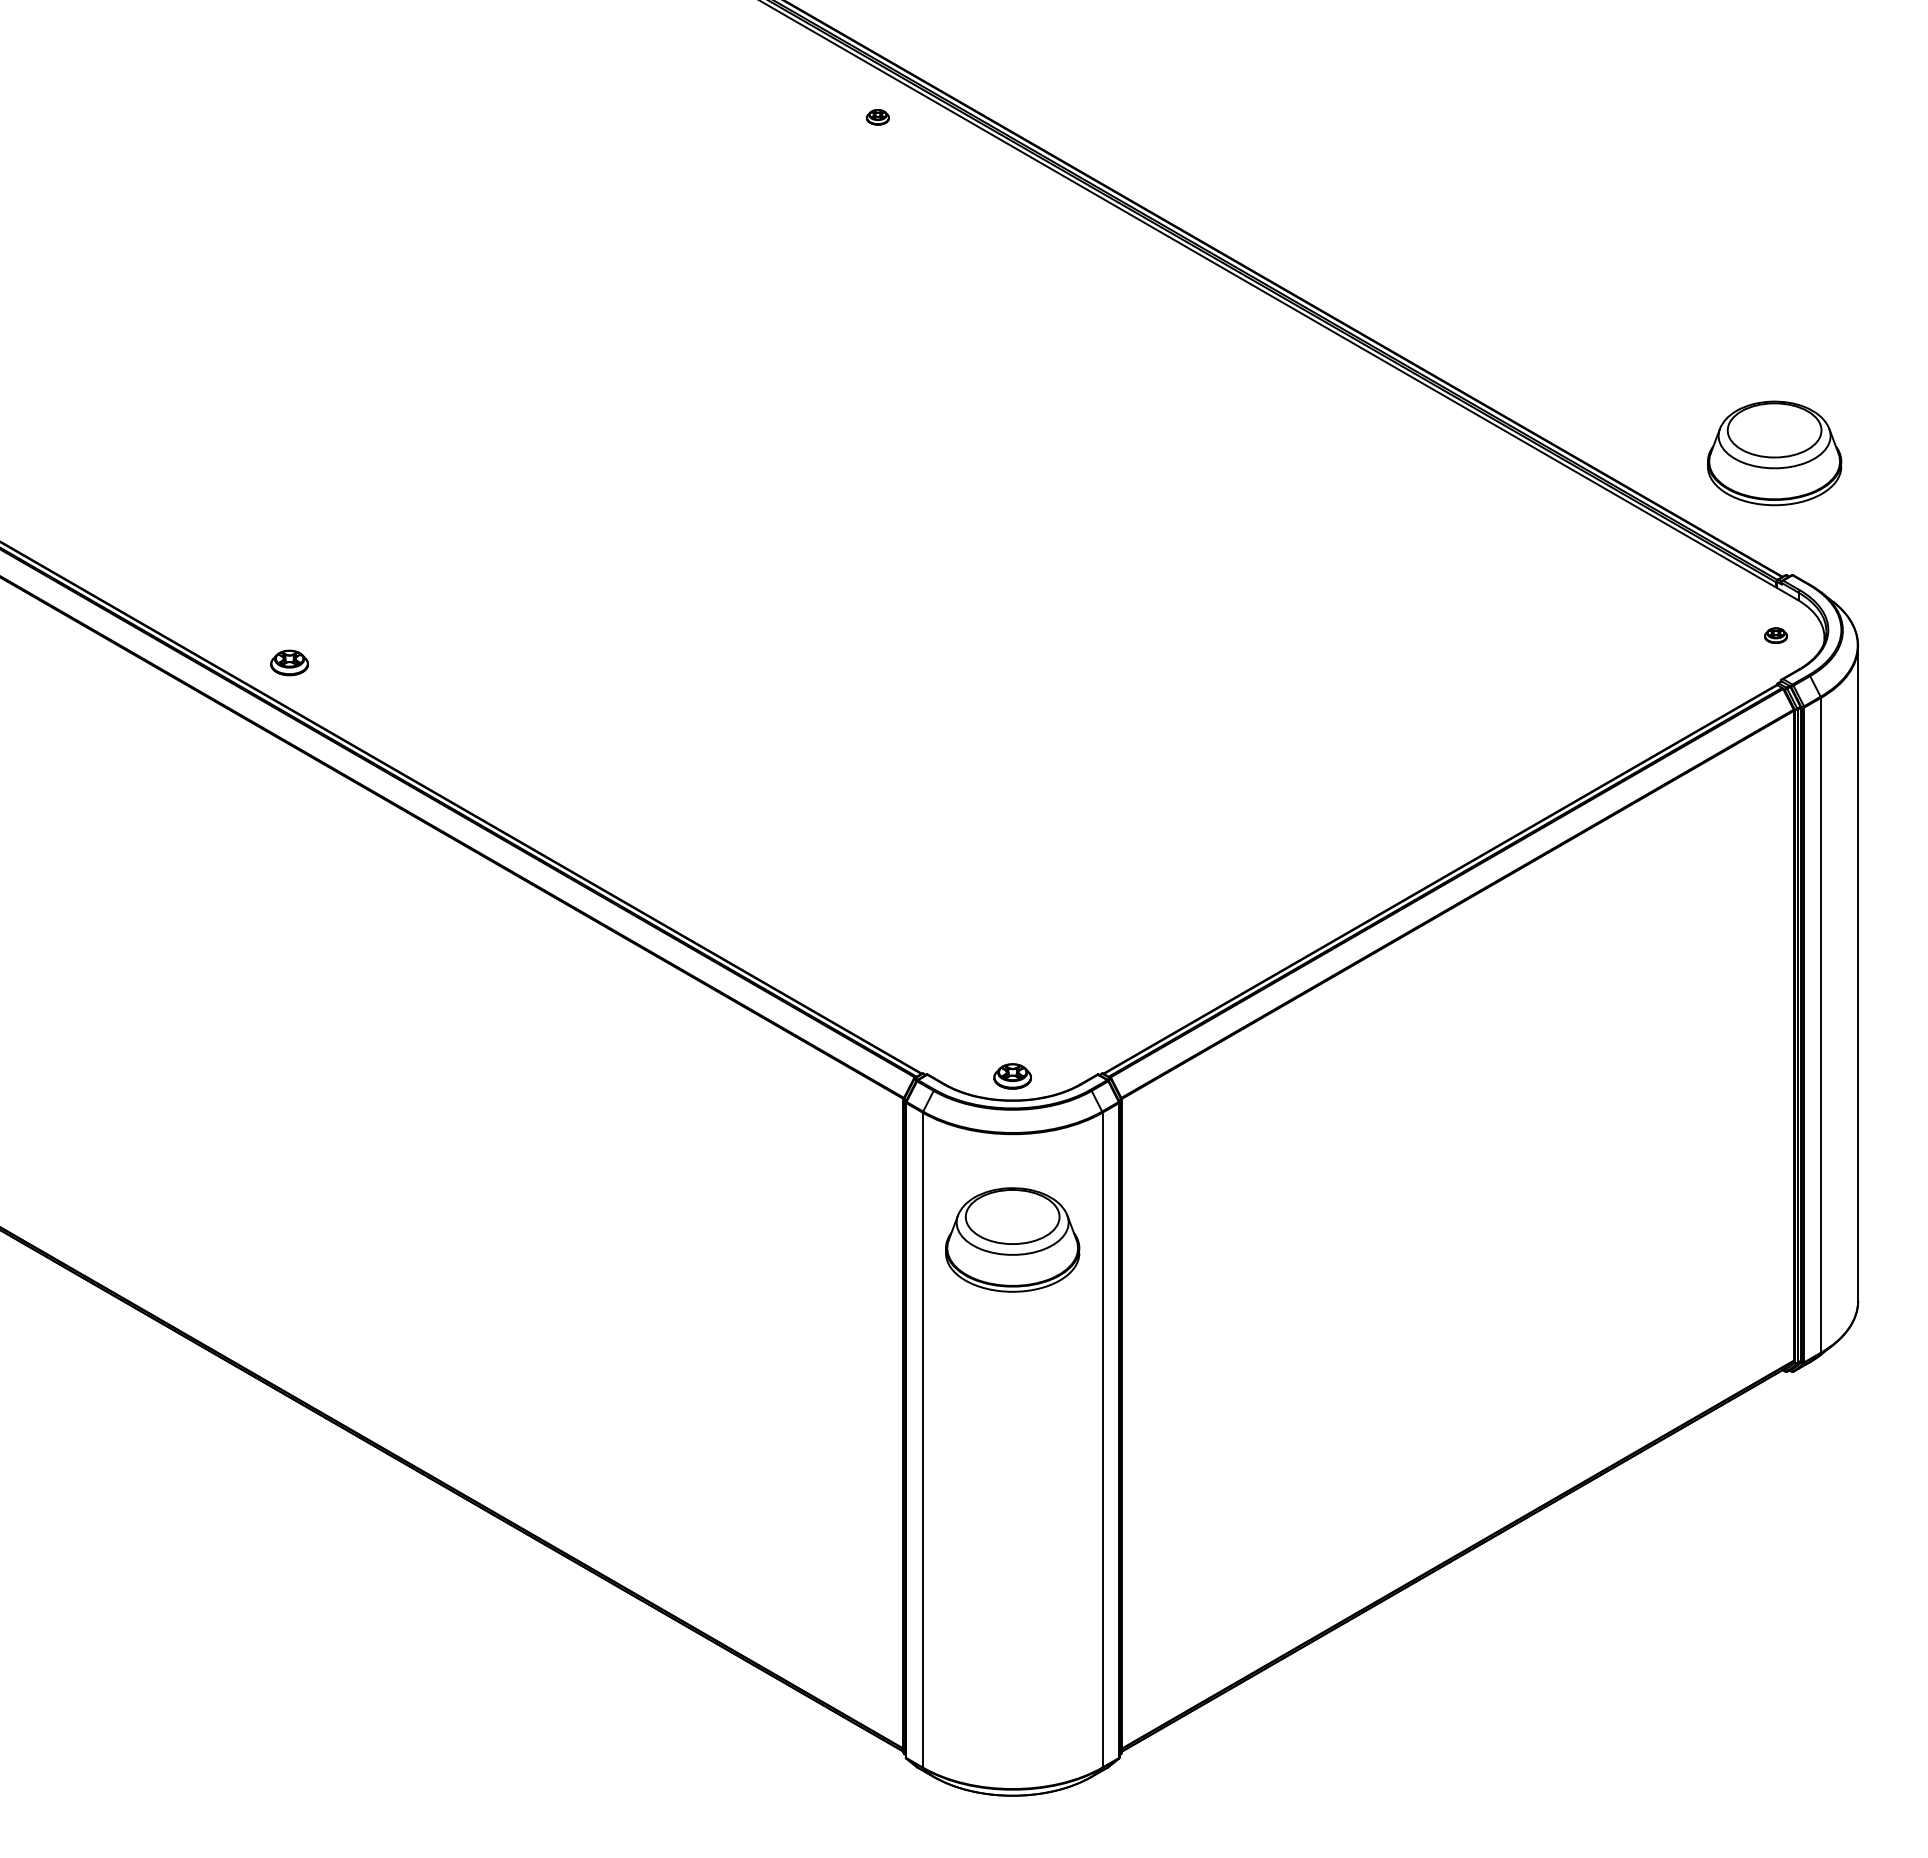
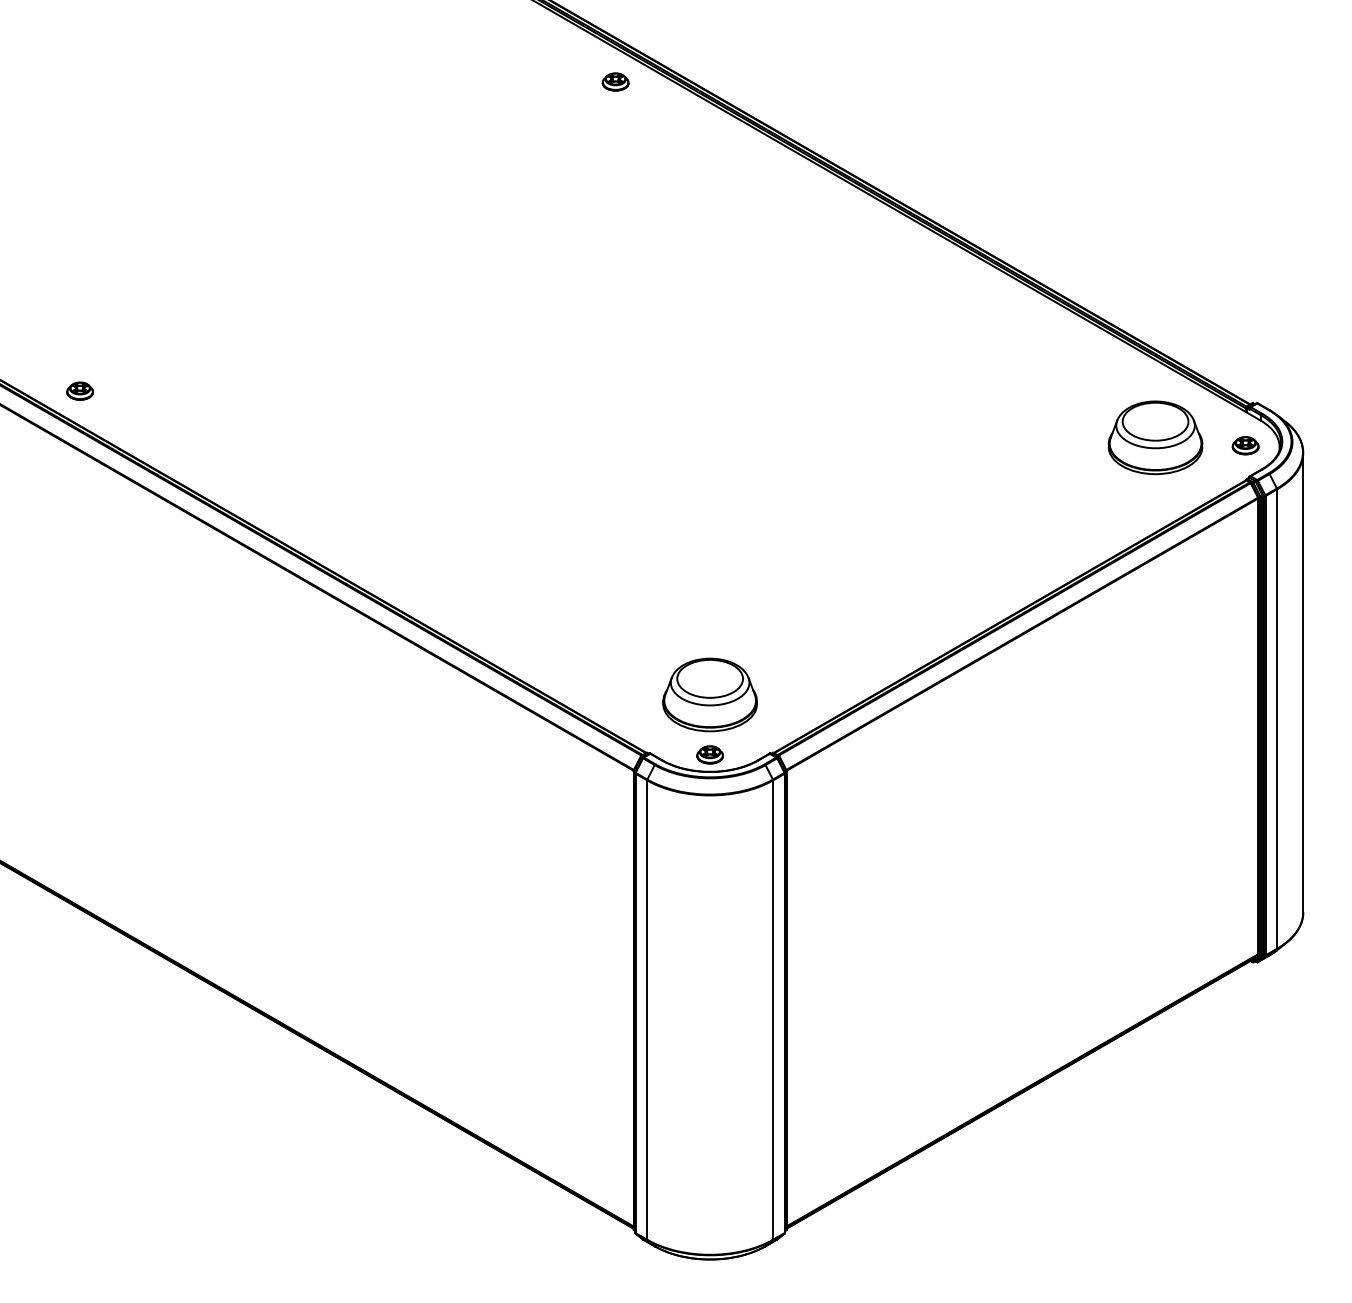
part: (877, 117) -> (615, 82), size x1.67
part: (1774, 453) -> (1155, 437), moved
part: (1775, 635) -> (1245, 445), size x1.67
part: (289, 662) -> (80, 390), moved
part: (1012, 1239) -> (710, 694), moved

